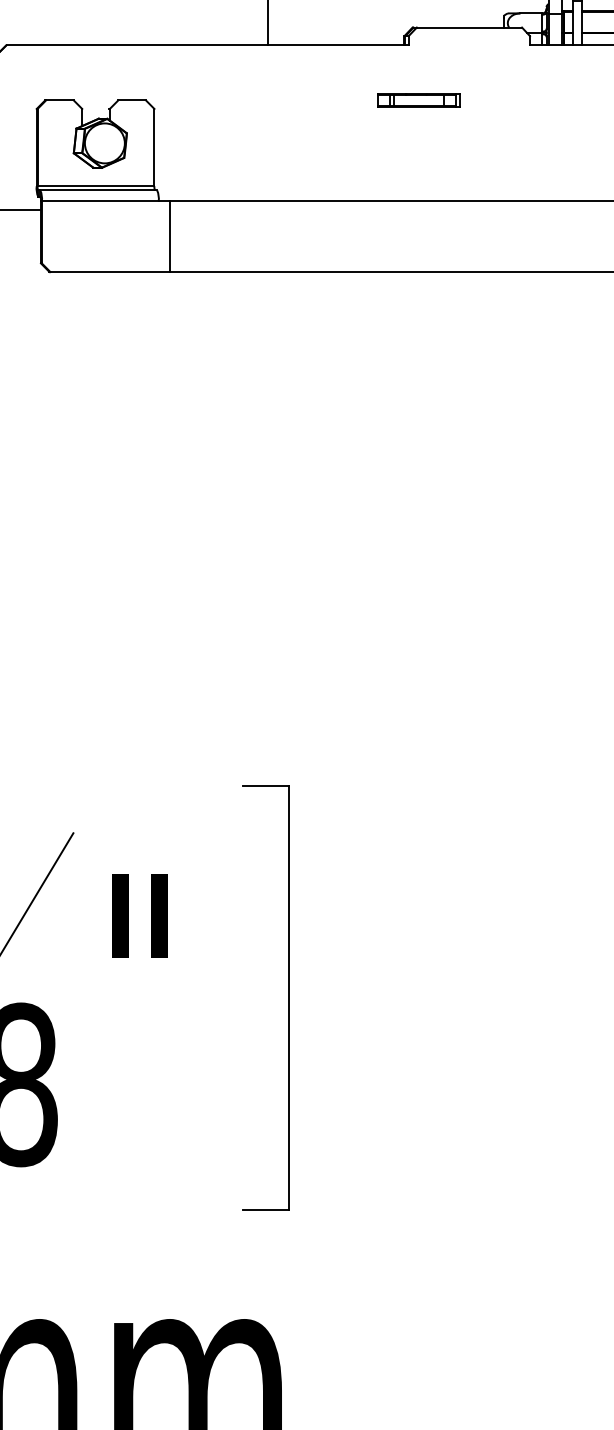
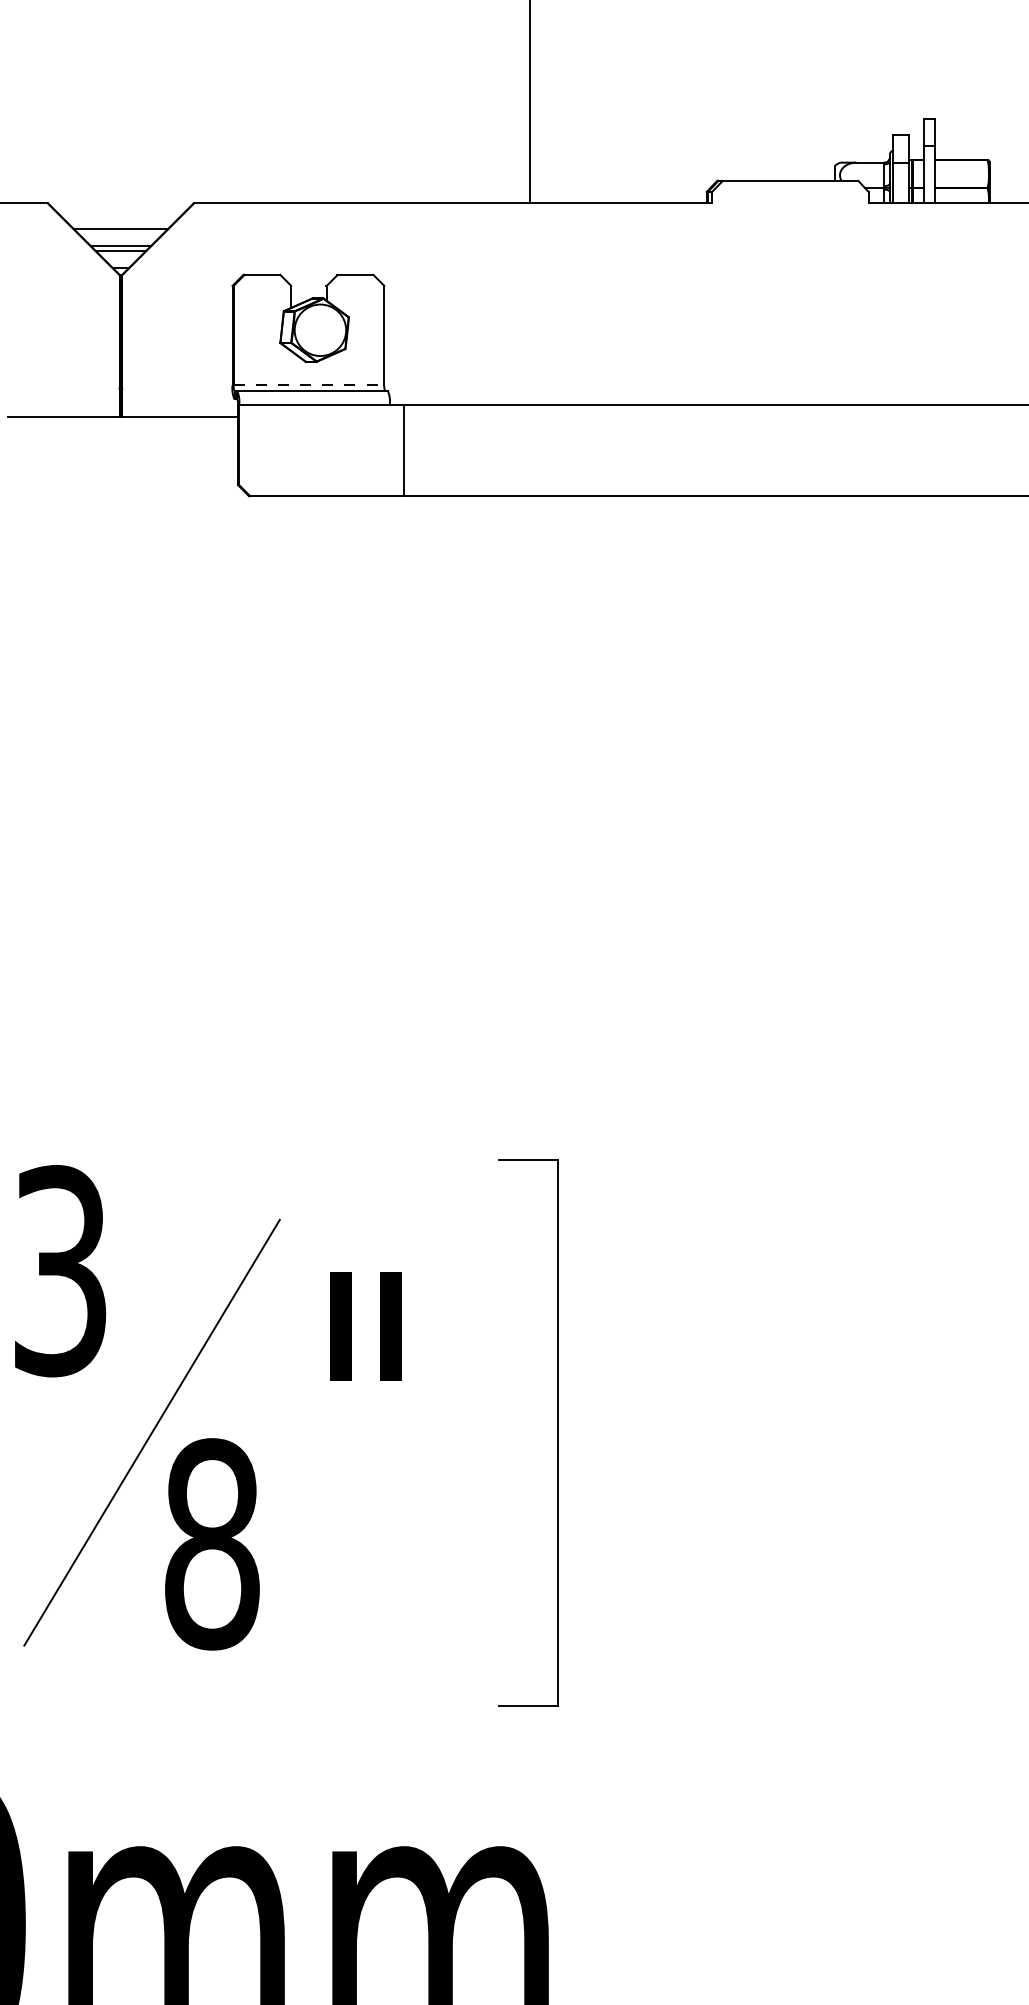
part: (418, 100) -> (724, 274), removed
line: (96, 186) -> (309, 385), solid -> dashed

